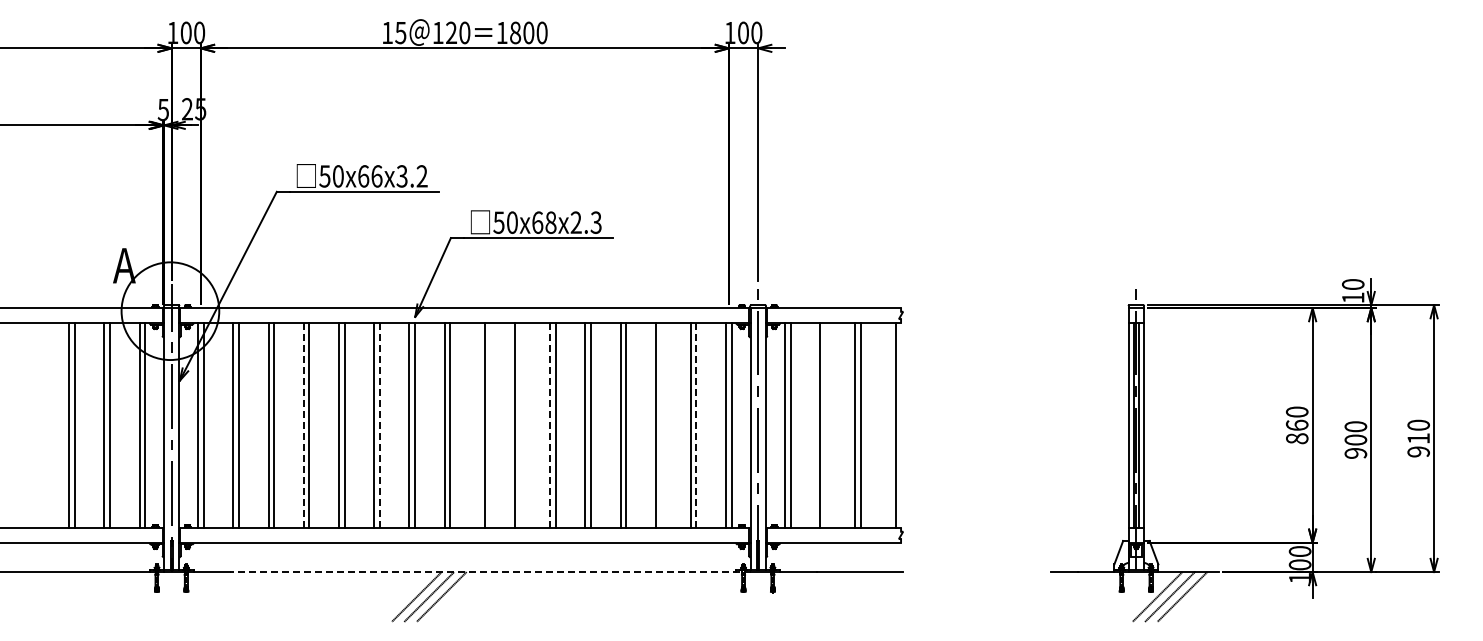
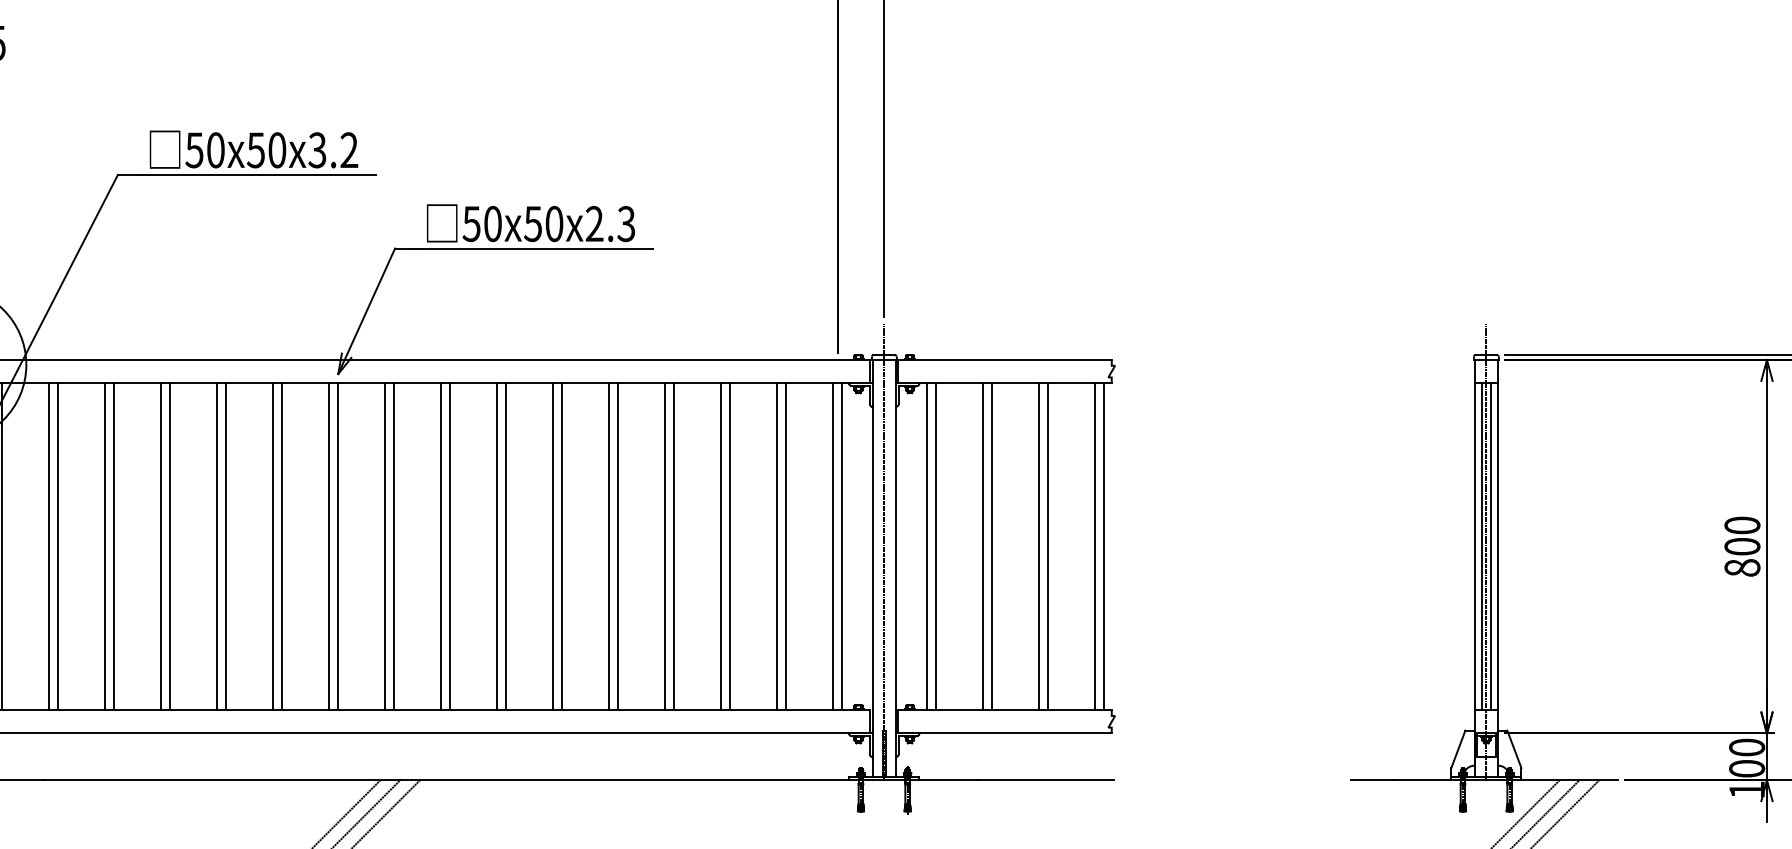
text: (369, 176) -> (265, 150), 50x66x3.2 -> 50x50x3.2
text: (544, 222) -> (544, 223), 50x68x2.3 -> 50x50x2.3
text: (1297, 424) -> (1742, 545), 860 -> 800
line: (303, 425) -> (160, 546), dashed -> solid
line: (379, 425) -> (281, 546), dashed -> solid
line: (479, 425) -> (440, 546), added
line: (520, 425) -> (505, 546), added
line: (550, 425) -> (553, 546), dashed -> solid
line: (661, 425) -> (730, 546), added
line: (696, 425) -> (786, 546), dashed -> solid
line: (825, 425) -> (991, 546), added
line: (890, 425) -> (1094, 546), added
line: (490, 572) -> (458, 780), dashed -> solid

